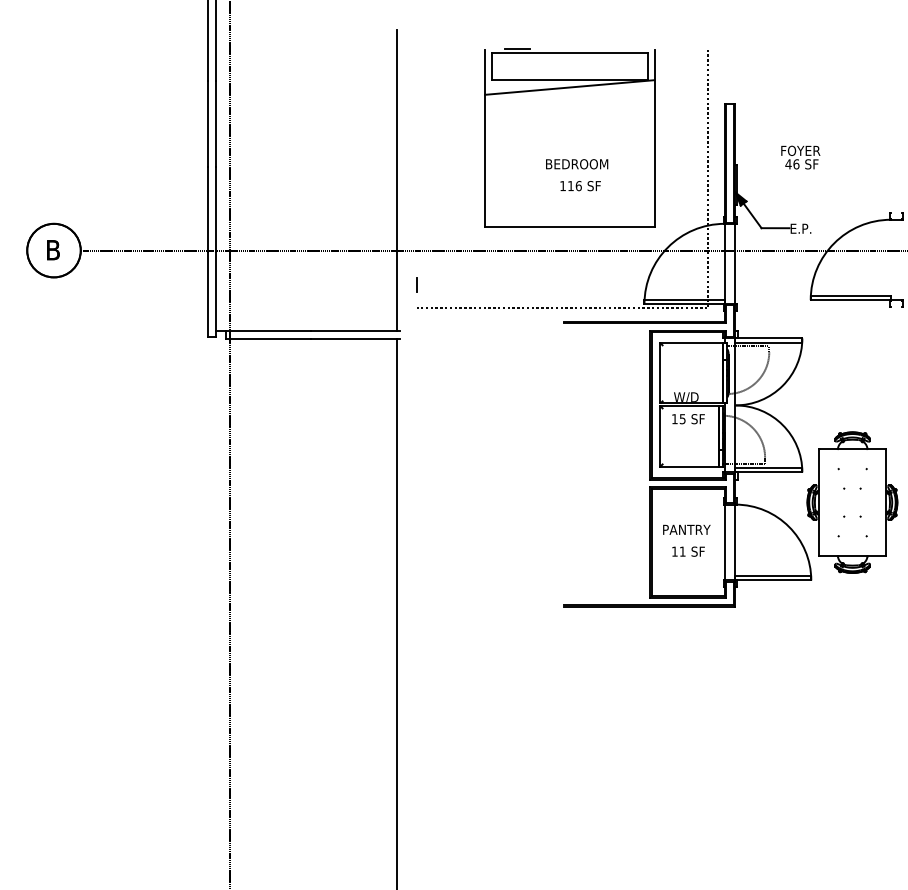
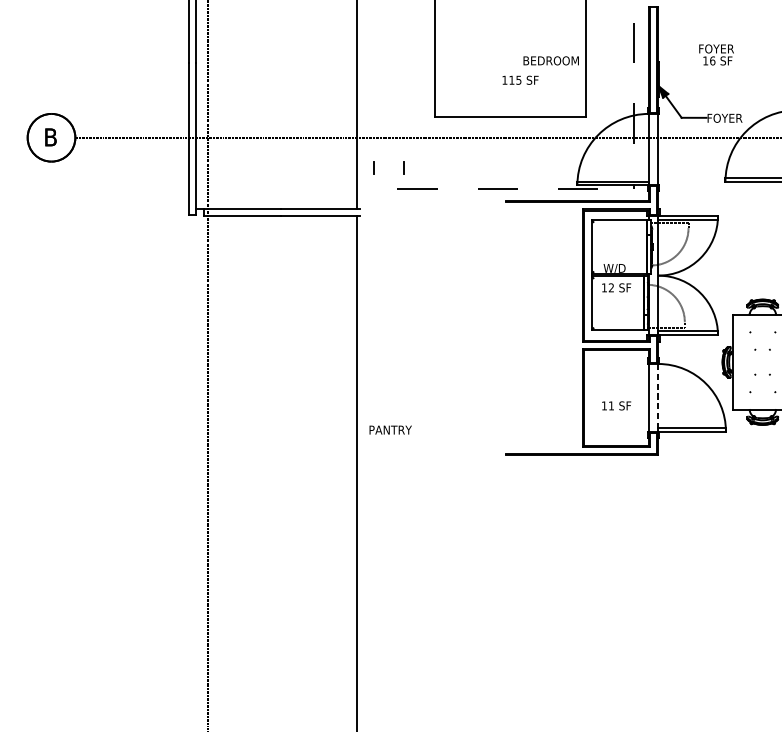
text: (577, 164) -> (551, 61), moved
text: (788, 164) -> (705, 61), 46 -> 16
text: (578, 186) -> (518, 80), 116 -> 115
text: (810, 228) -> (725, 118), E.P. -> FOYER
line: (449, 284) -> (403, 167), added
text: (682, 419) -> (611, 288), 15 -> 12
text: (686, 529) -> (390, 429), moved
line: (735, 542) -> (658, 397), solid -> dashed

